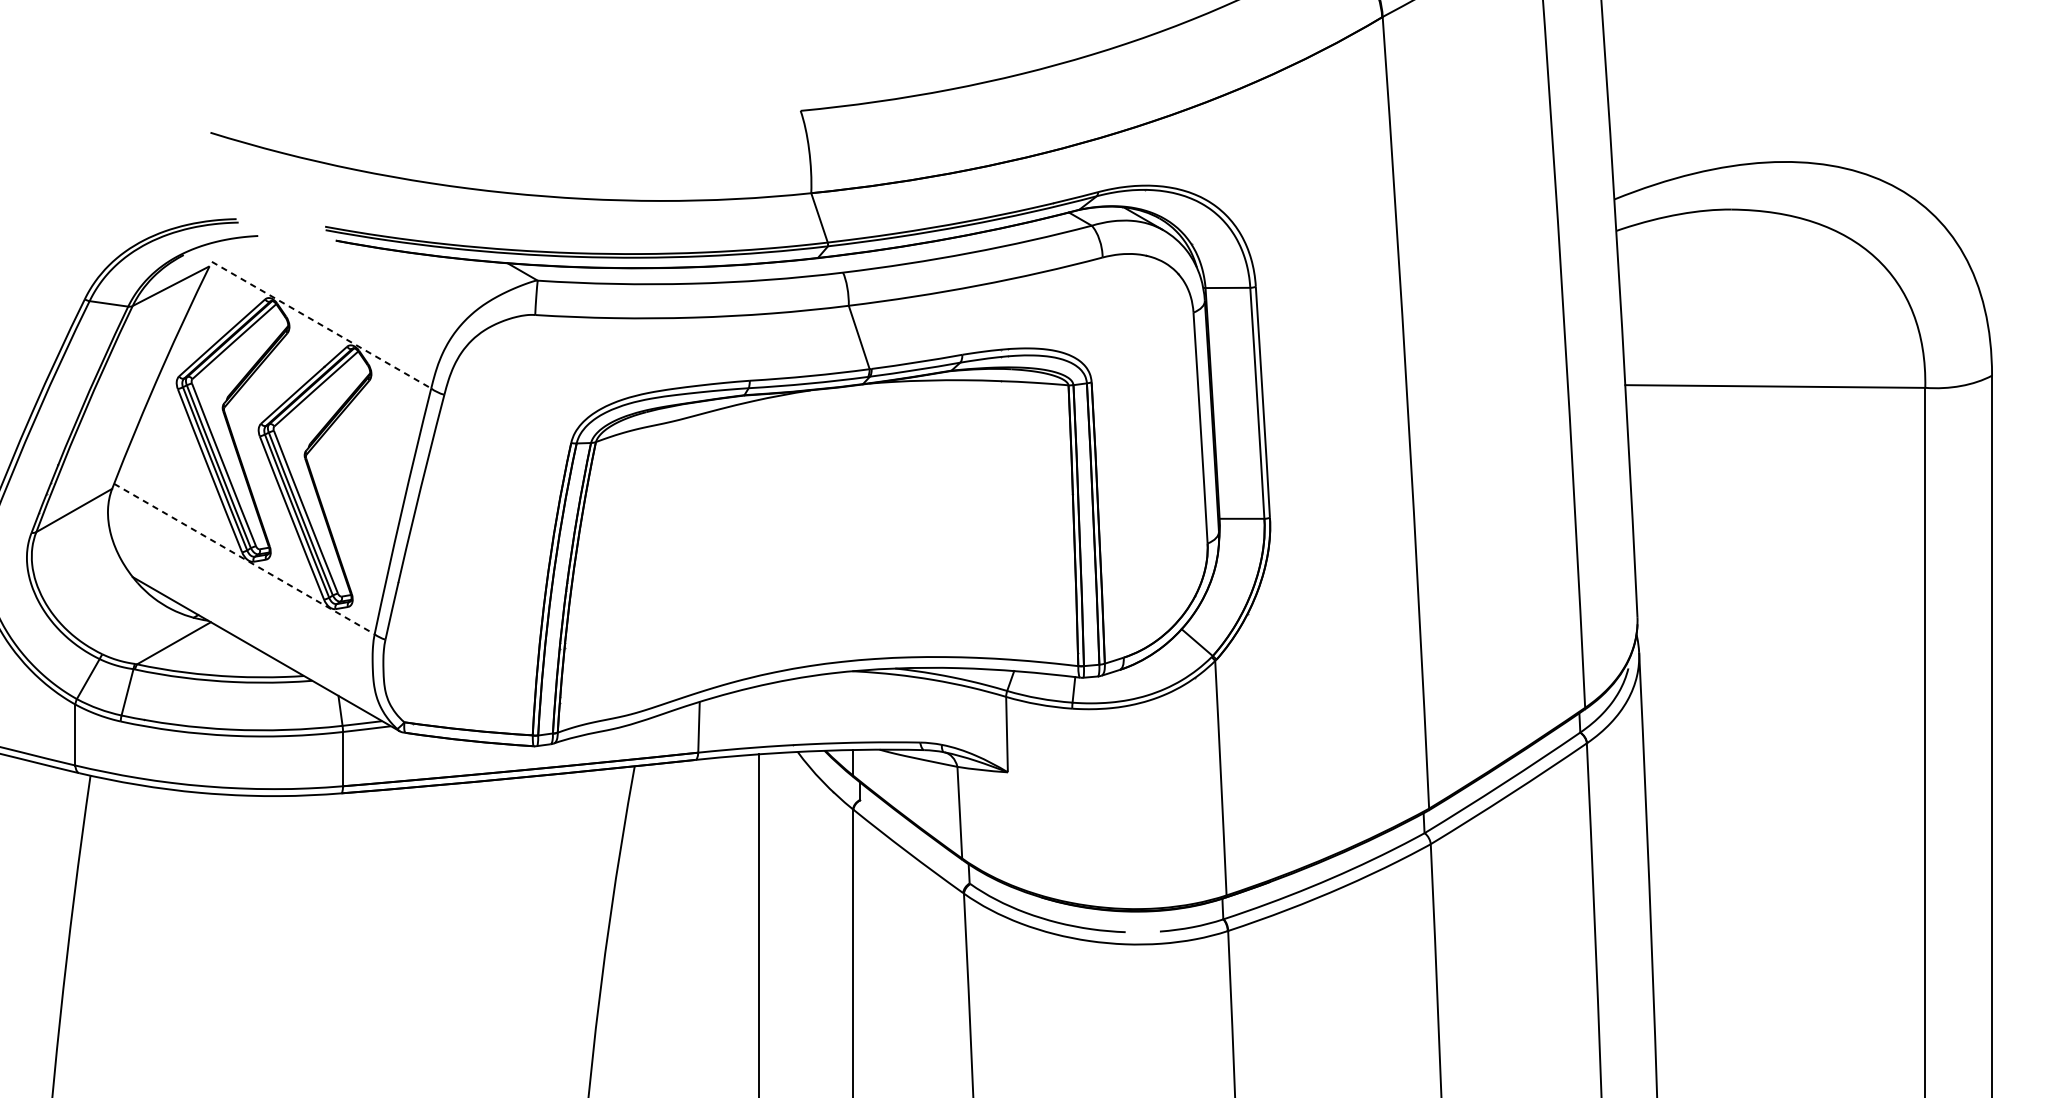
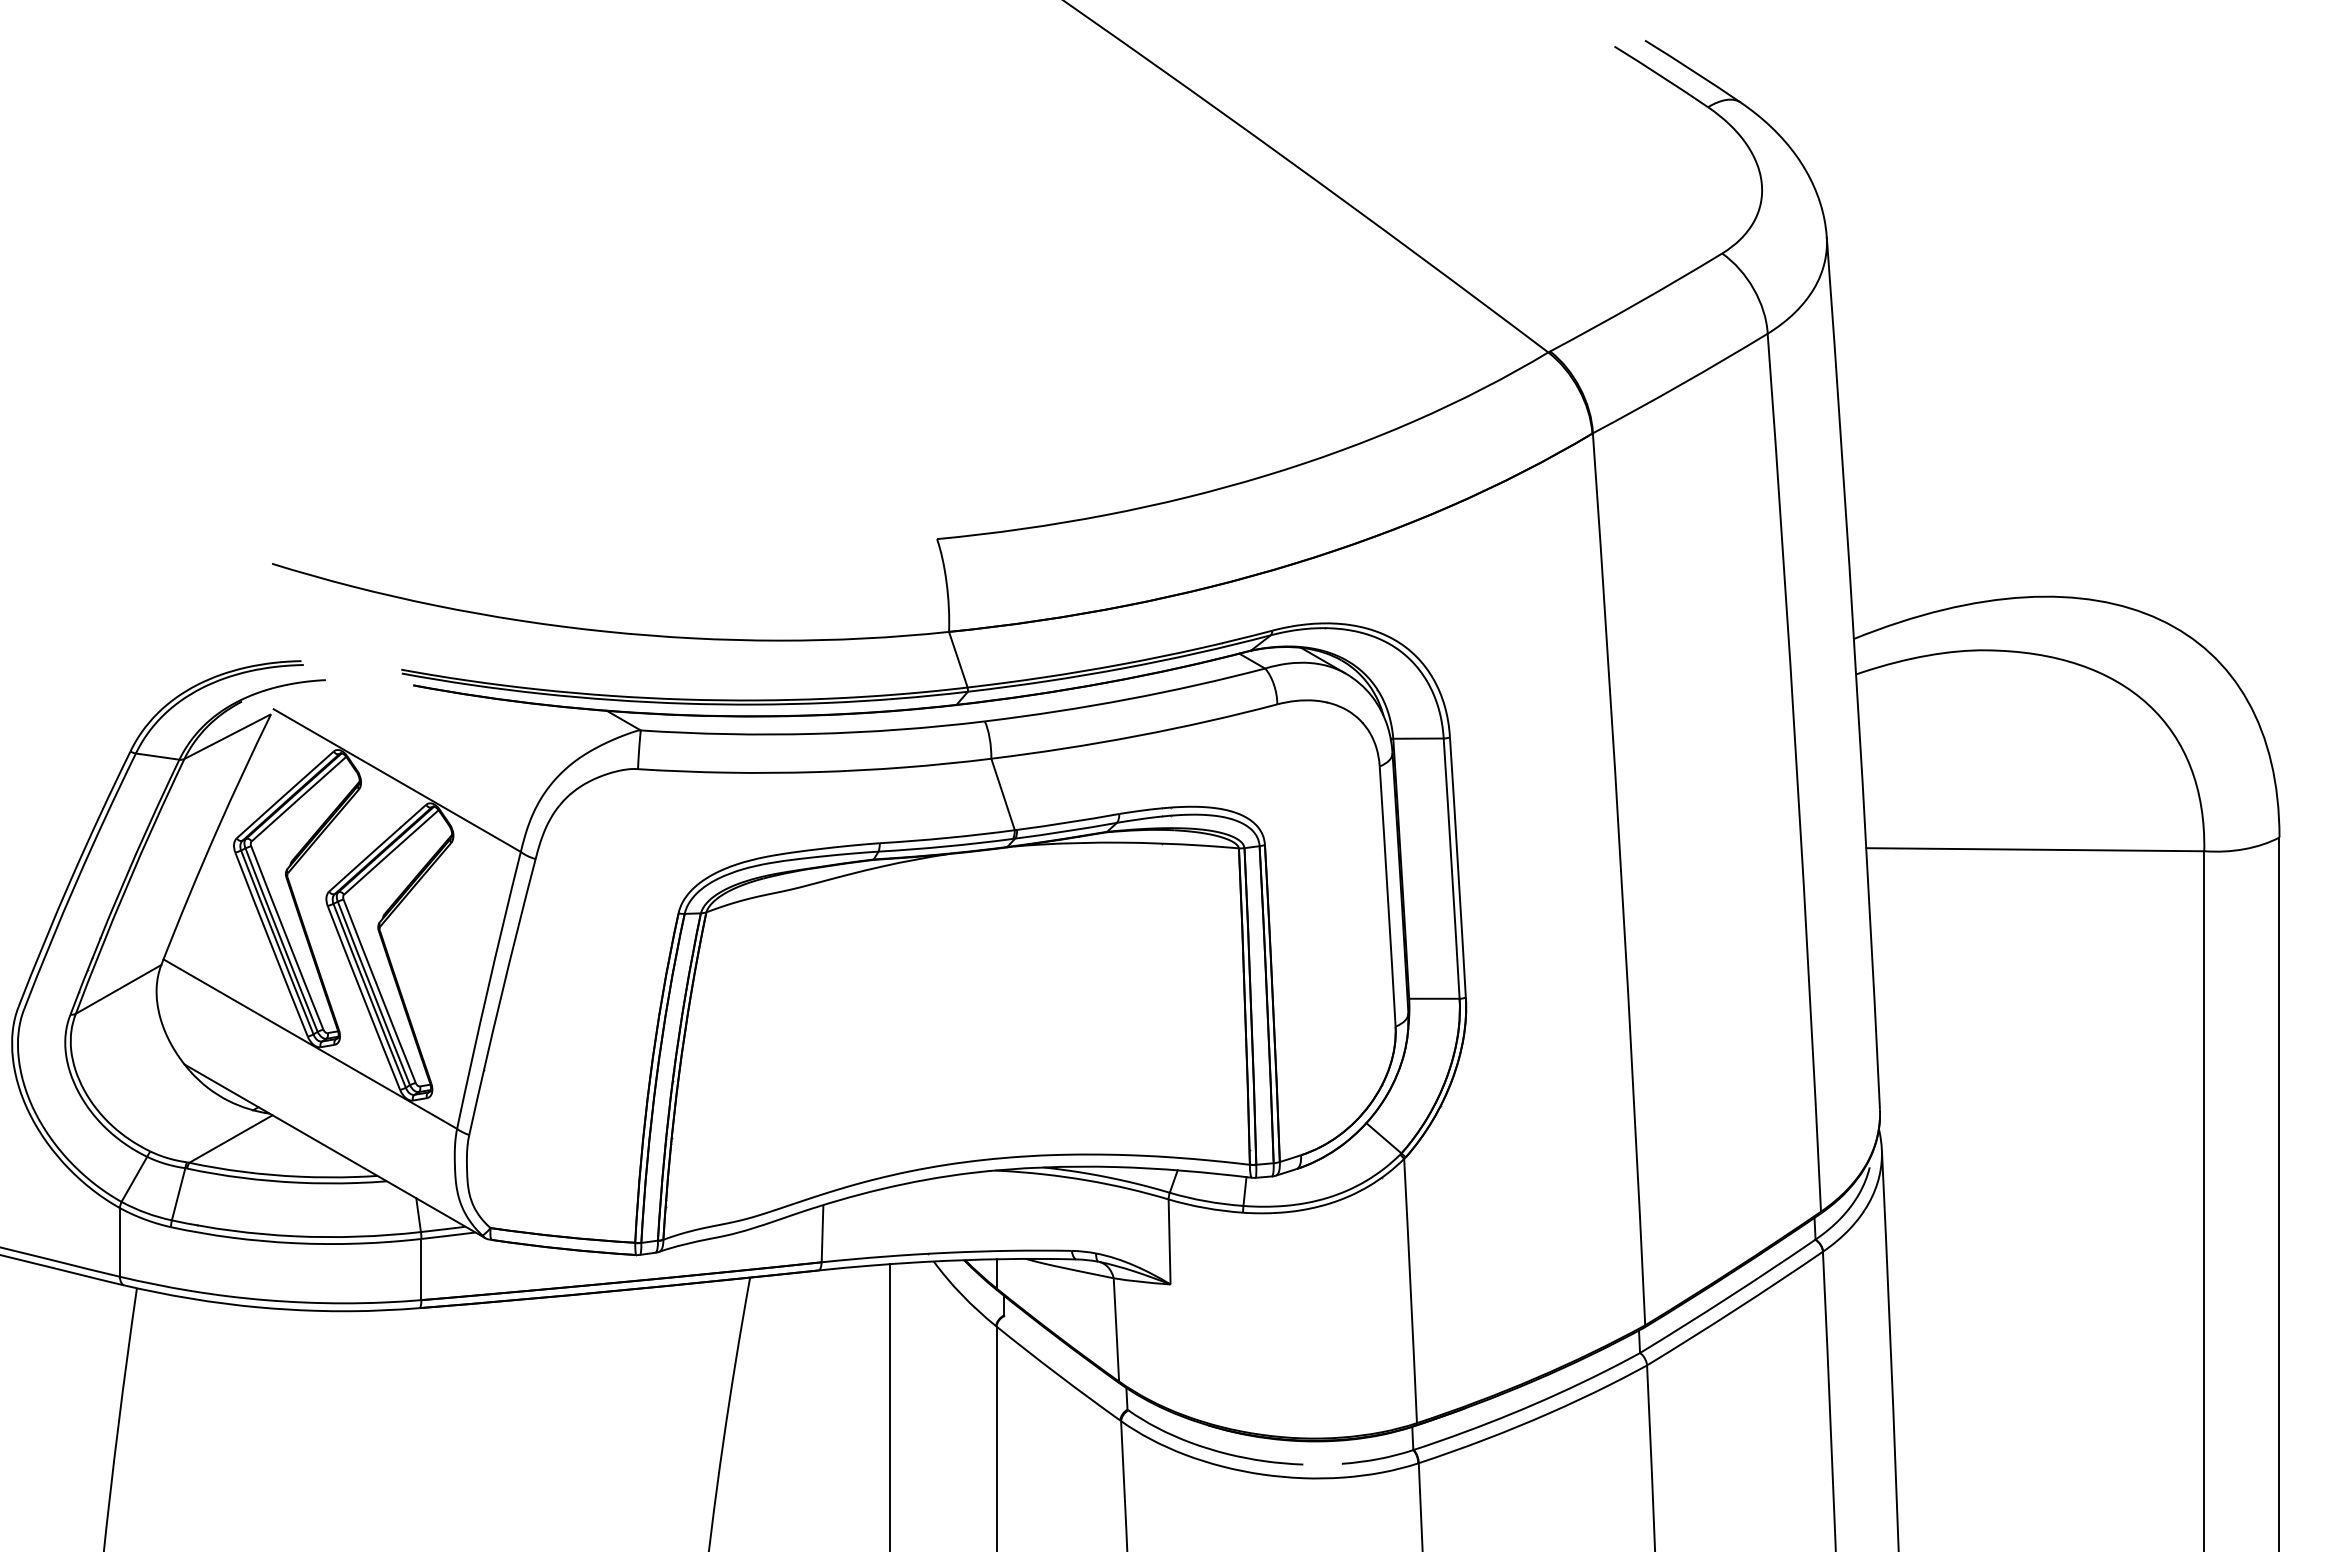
line: (321, 325) -> (397, 780), dashed -> solid
line: (244, 559) -> (310, 1044), dashed -> solid

